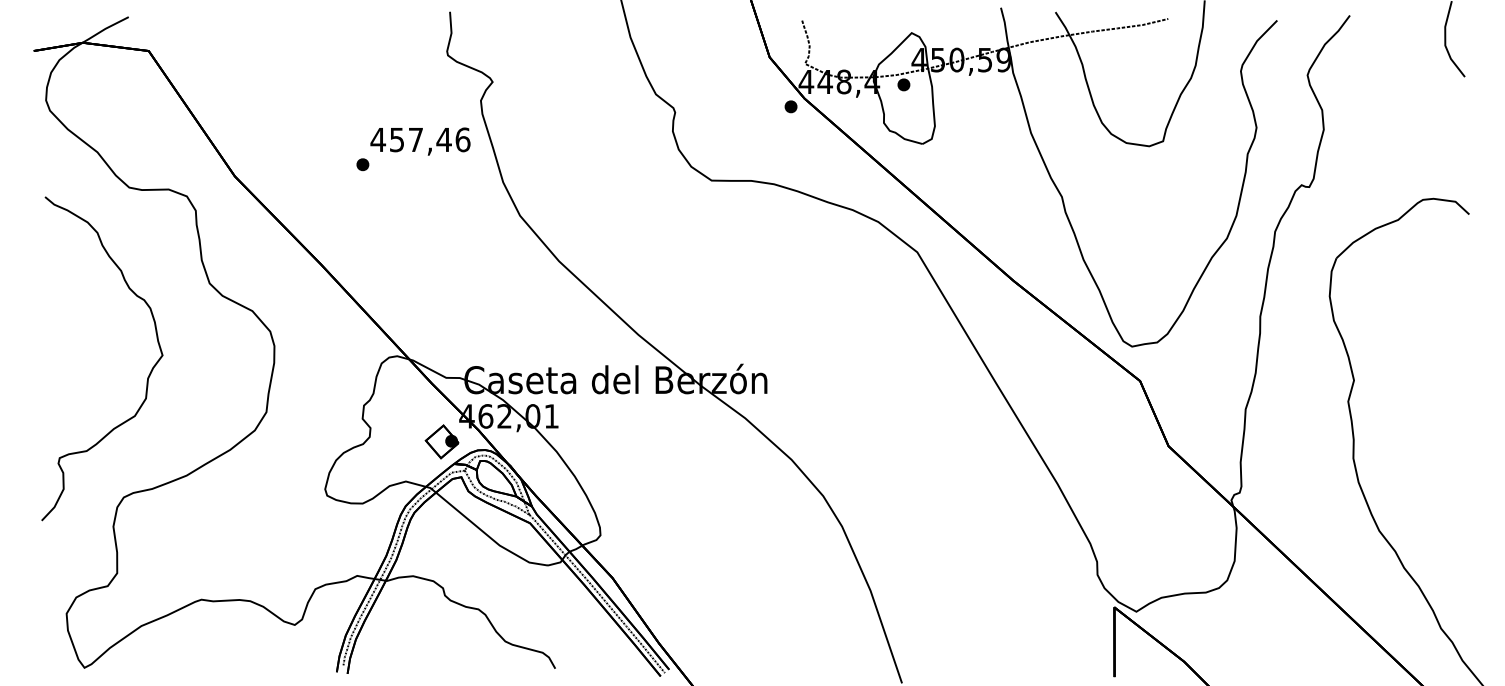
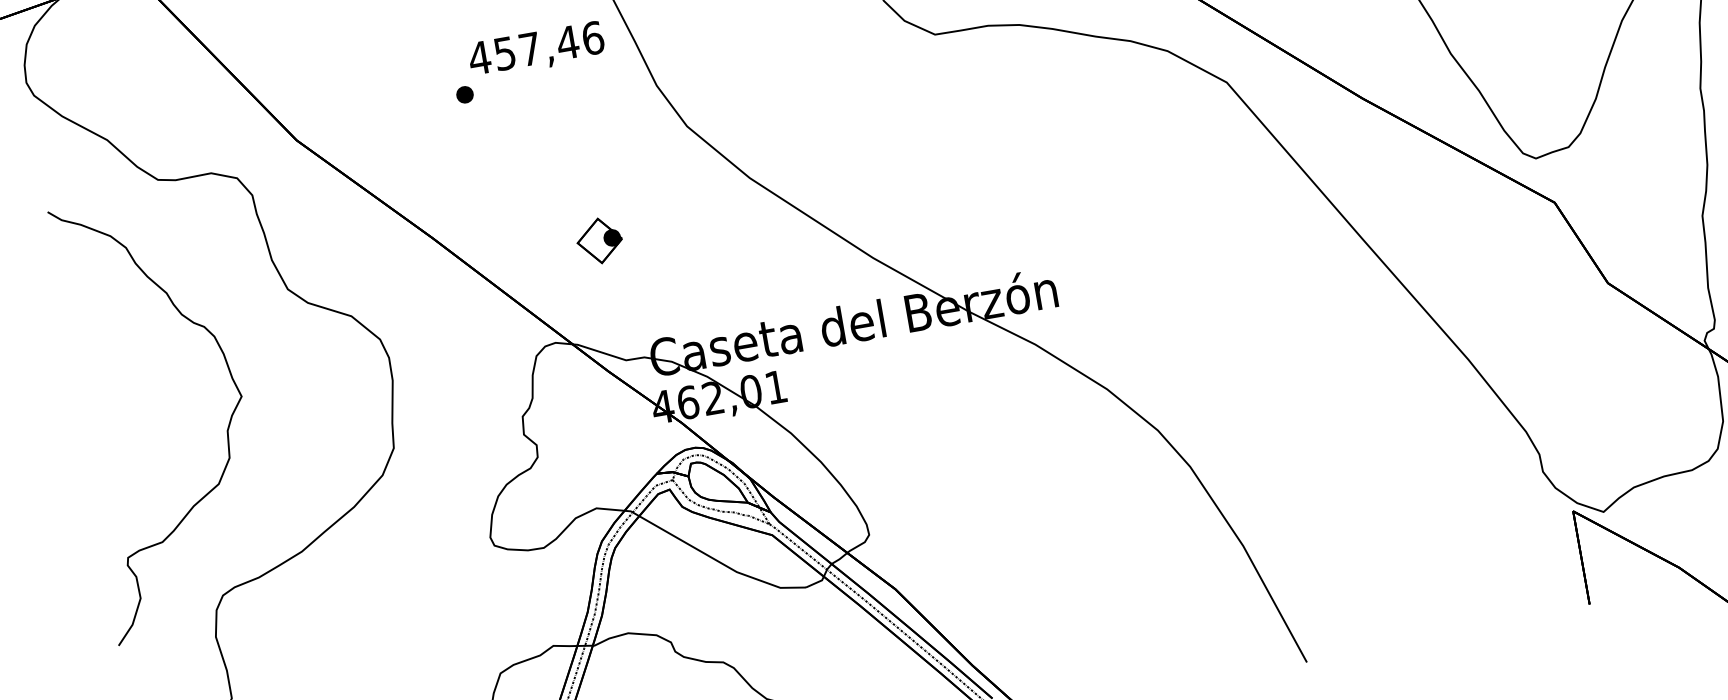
part: (441, 441) -> (598, 240), moved

